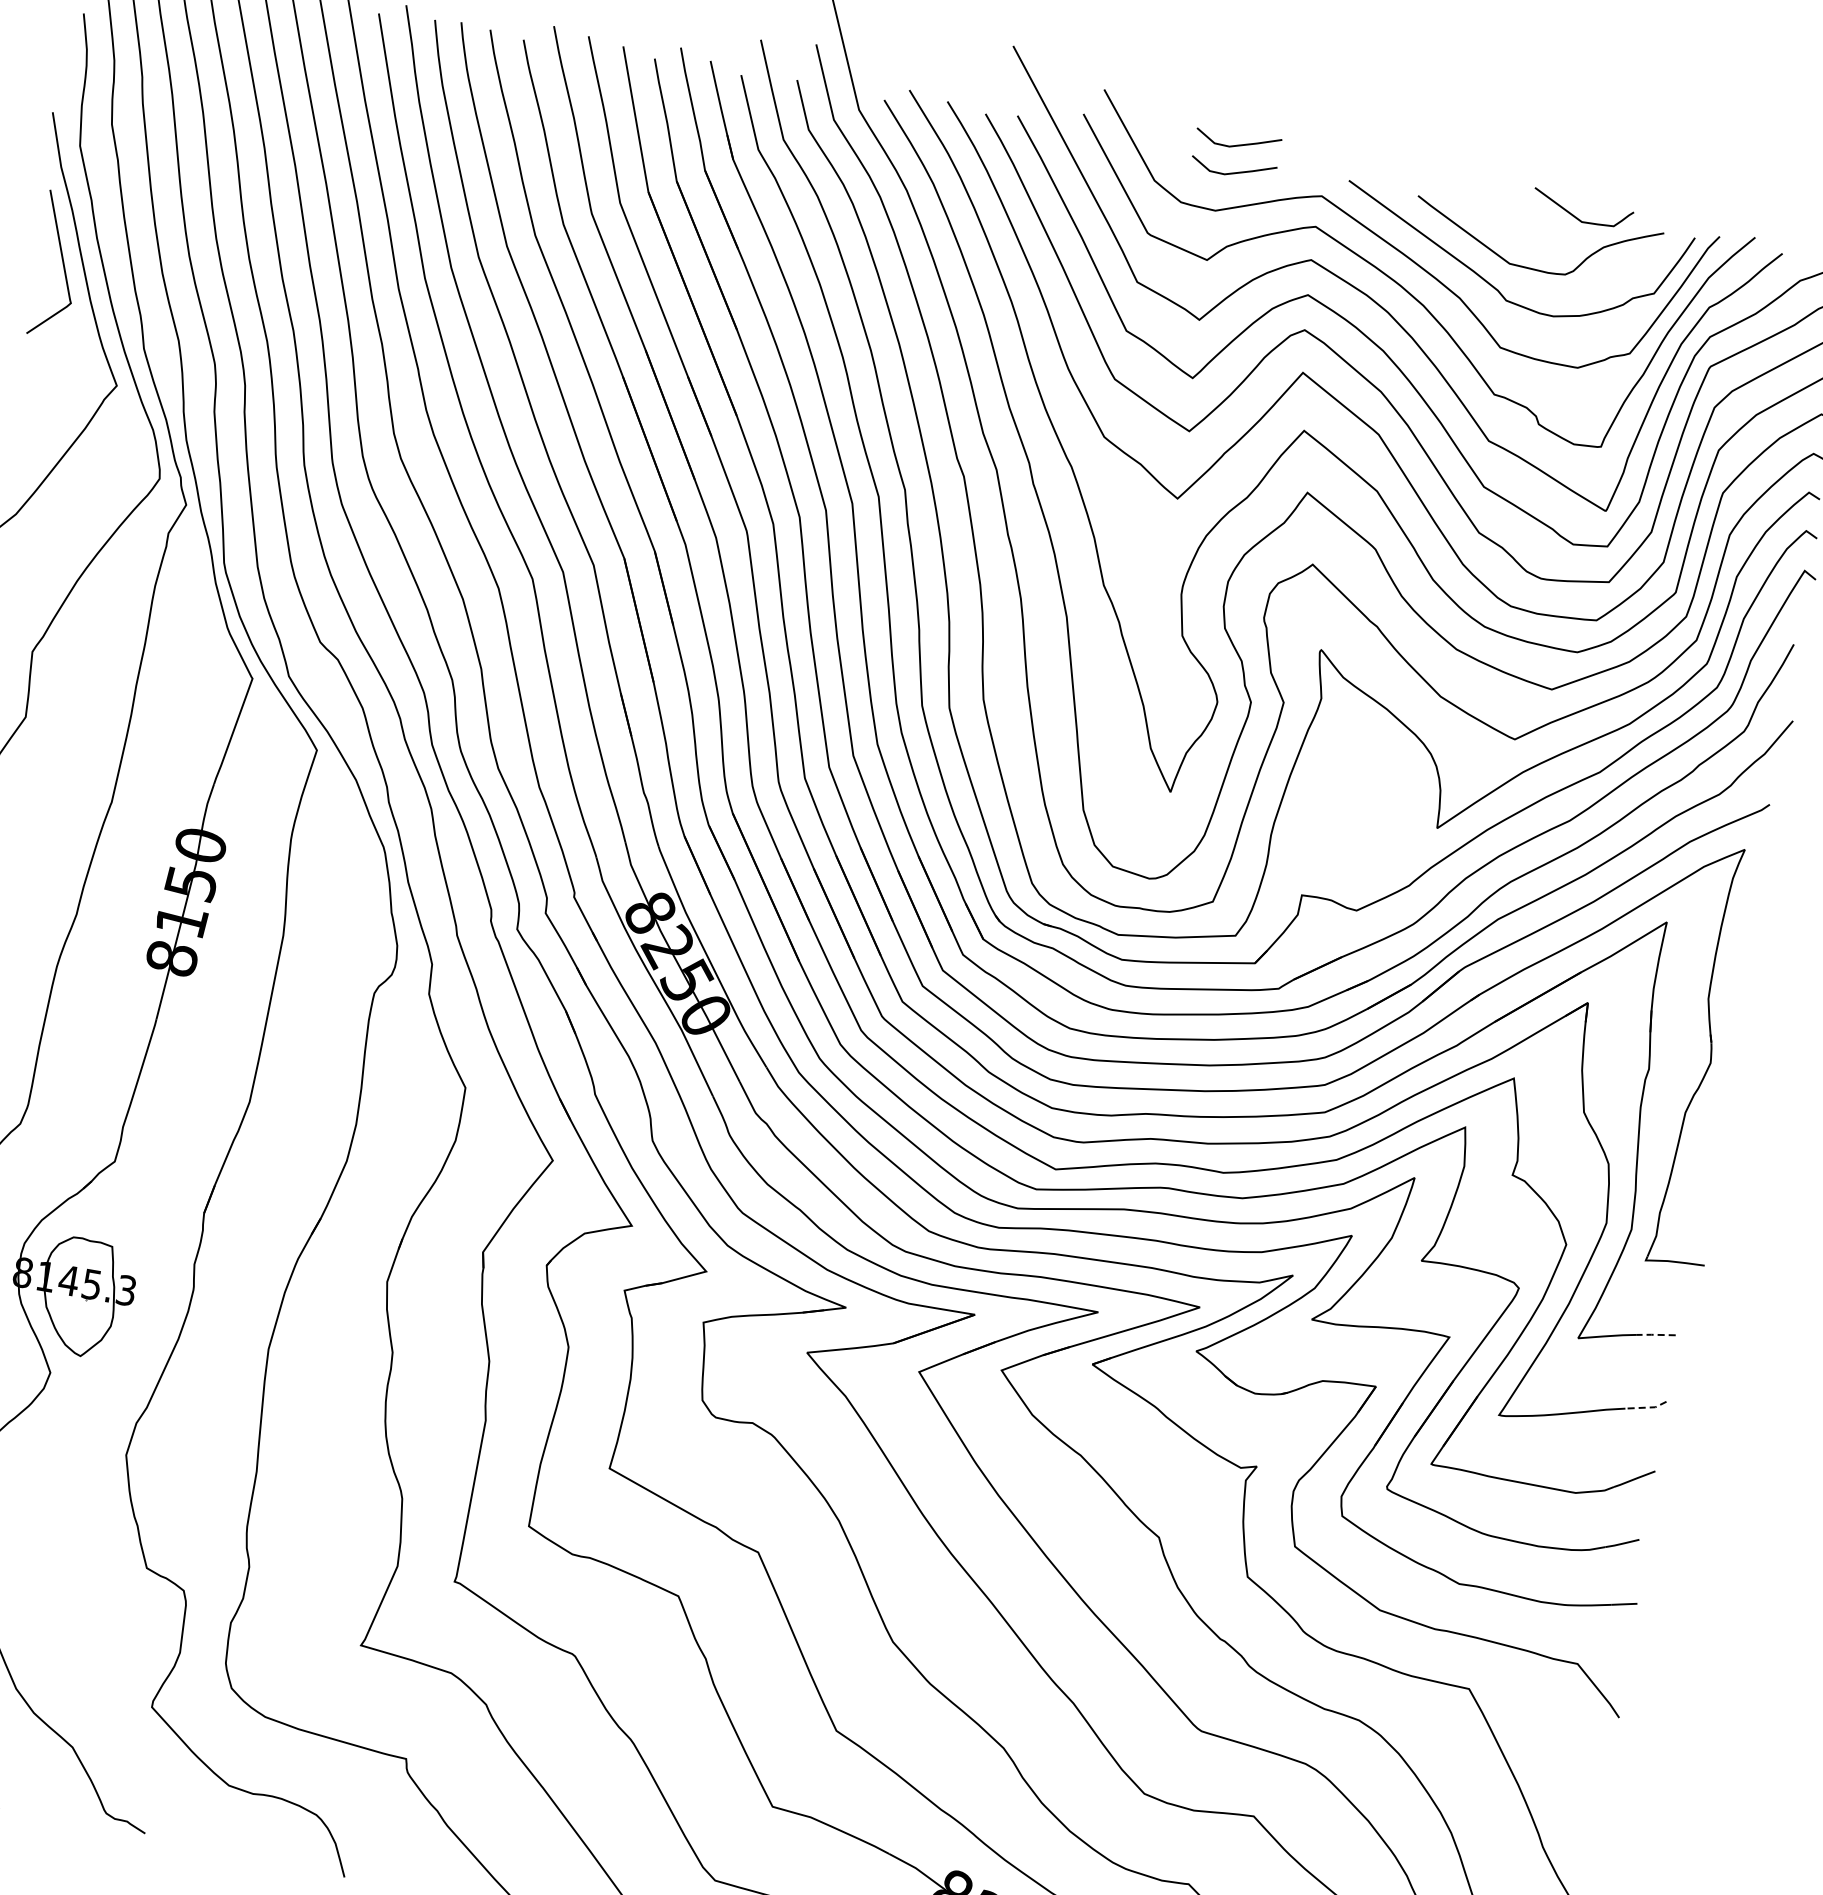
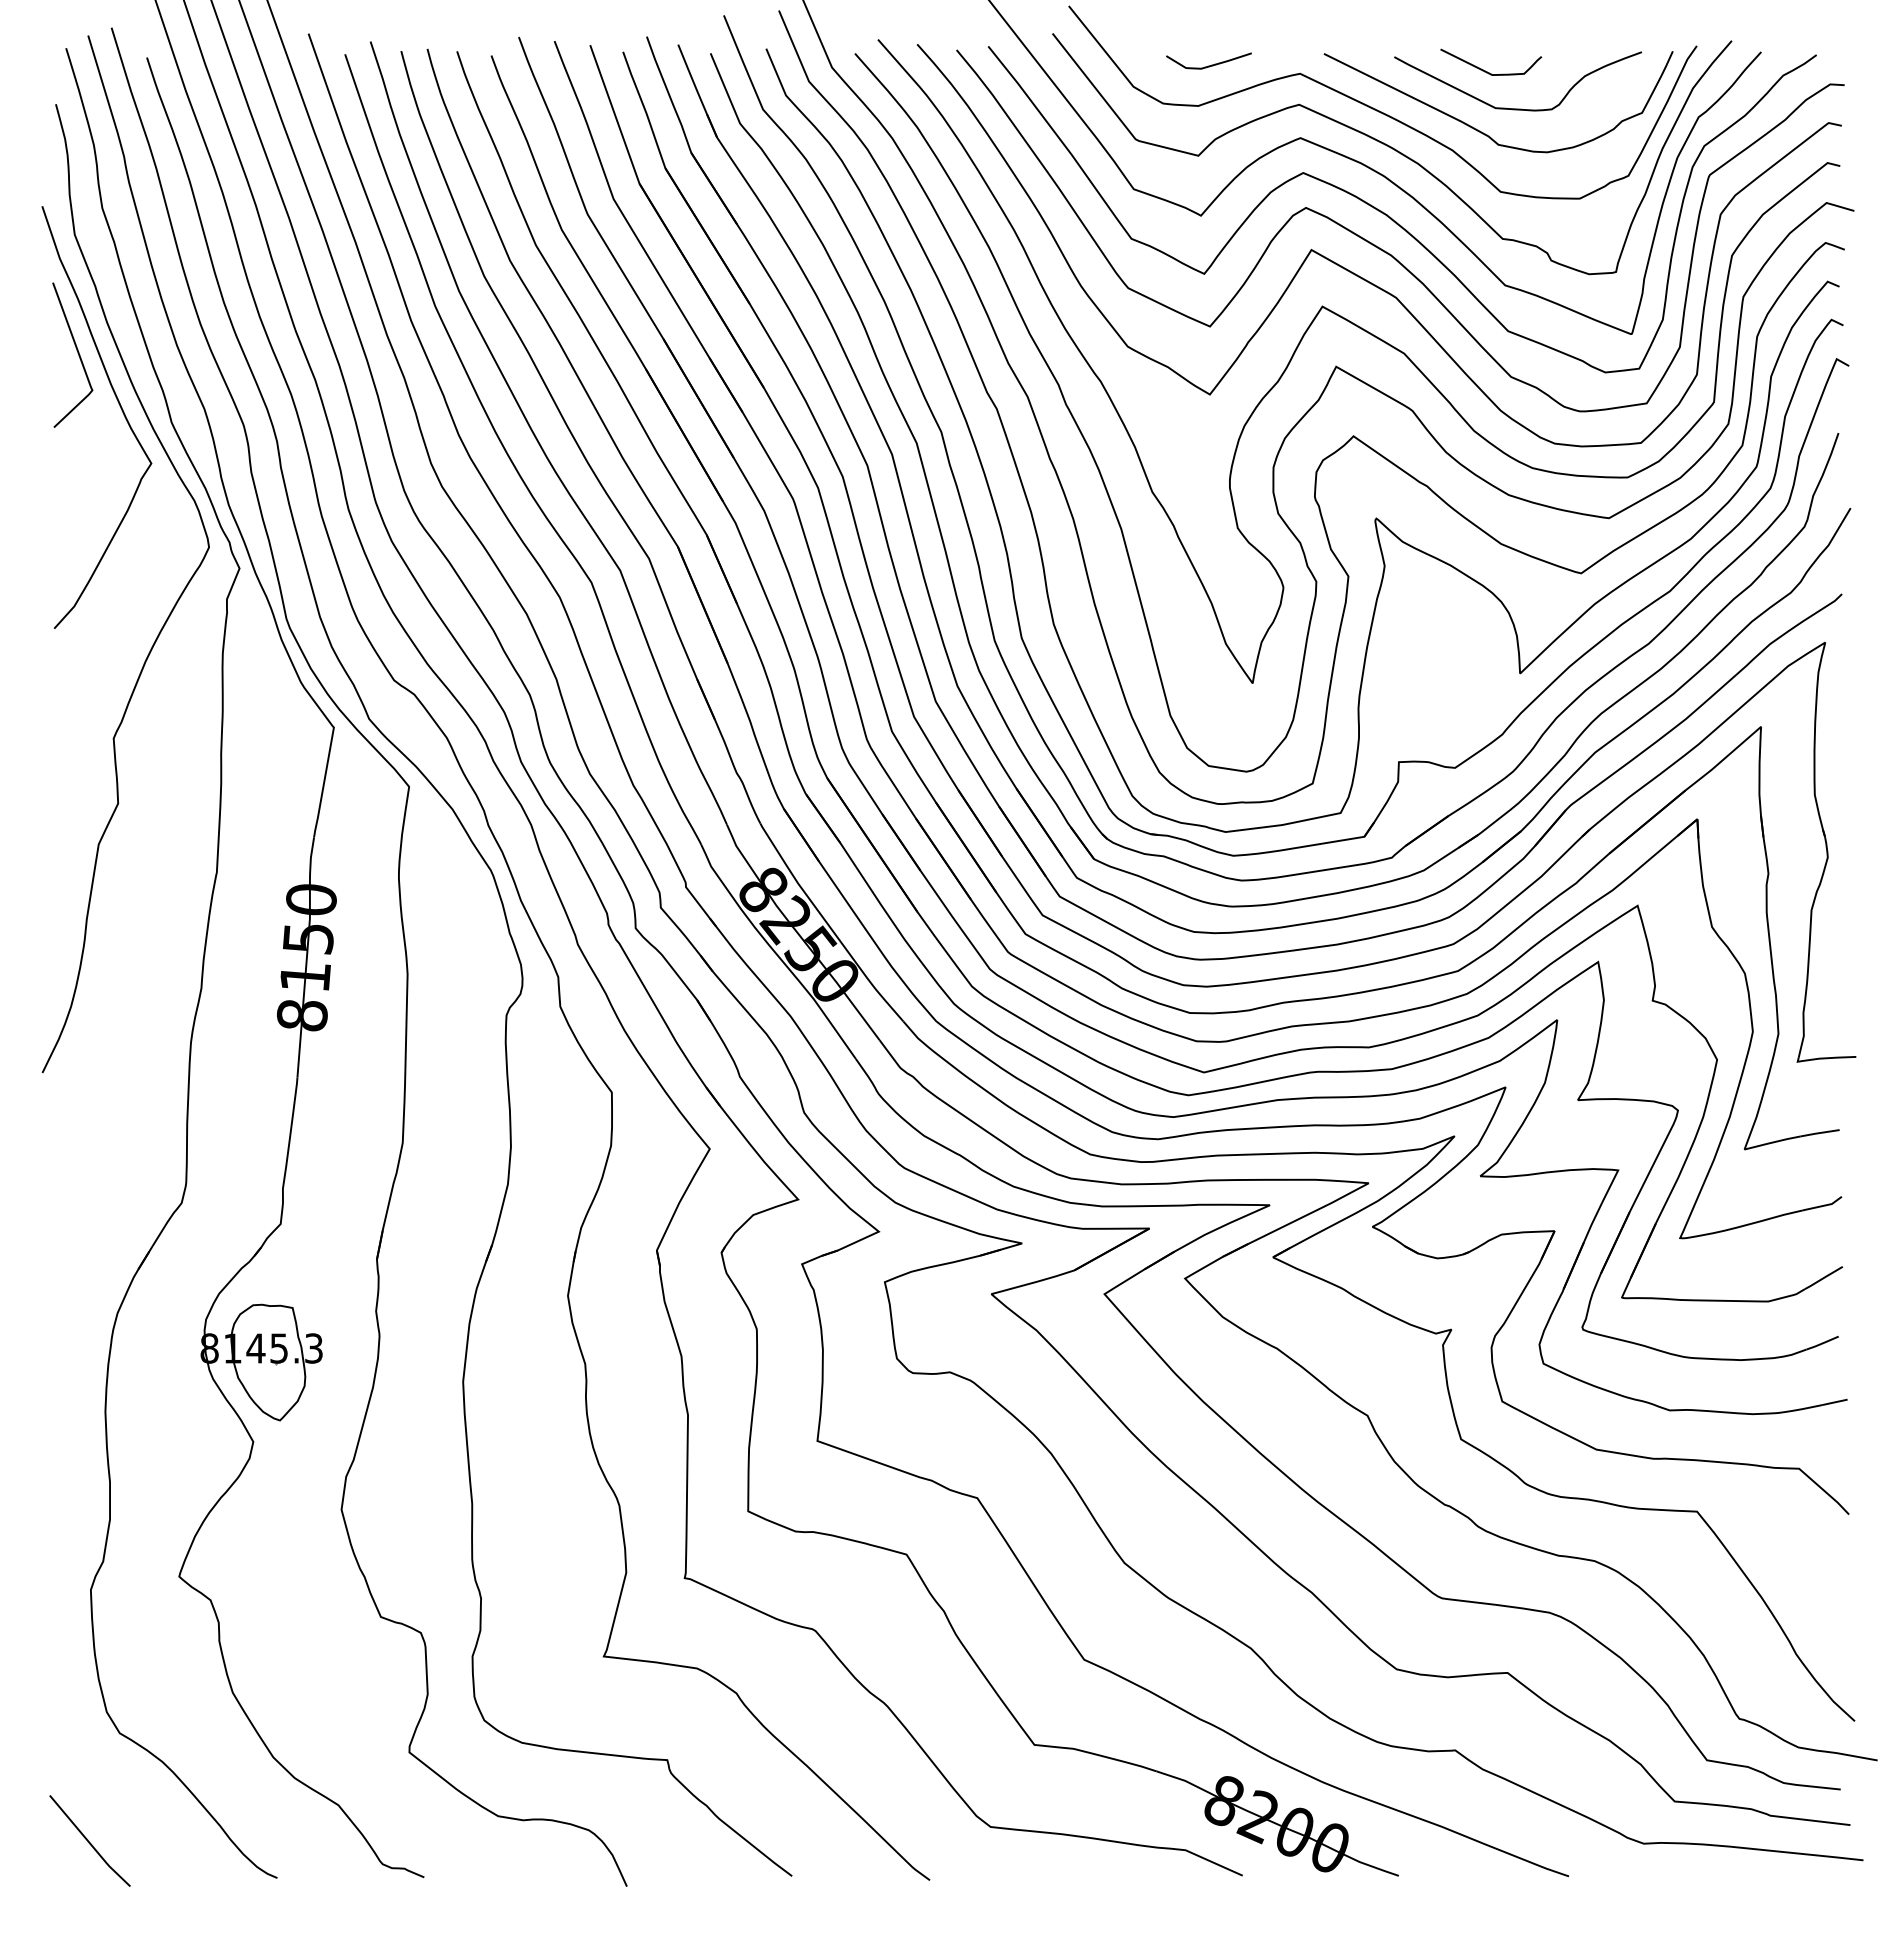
line: (1240, 144) -> (1211, 36), removed
curve: (1577, 217) -> (1487, 71), moved
line: (1654, 1335) -> (1818, 1133), dashed -> solid
line: (1646, 1407) -> (1823, 1205), dashed -> solid

